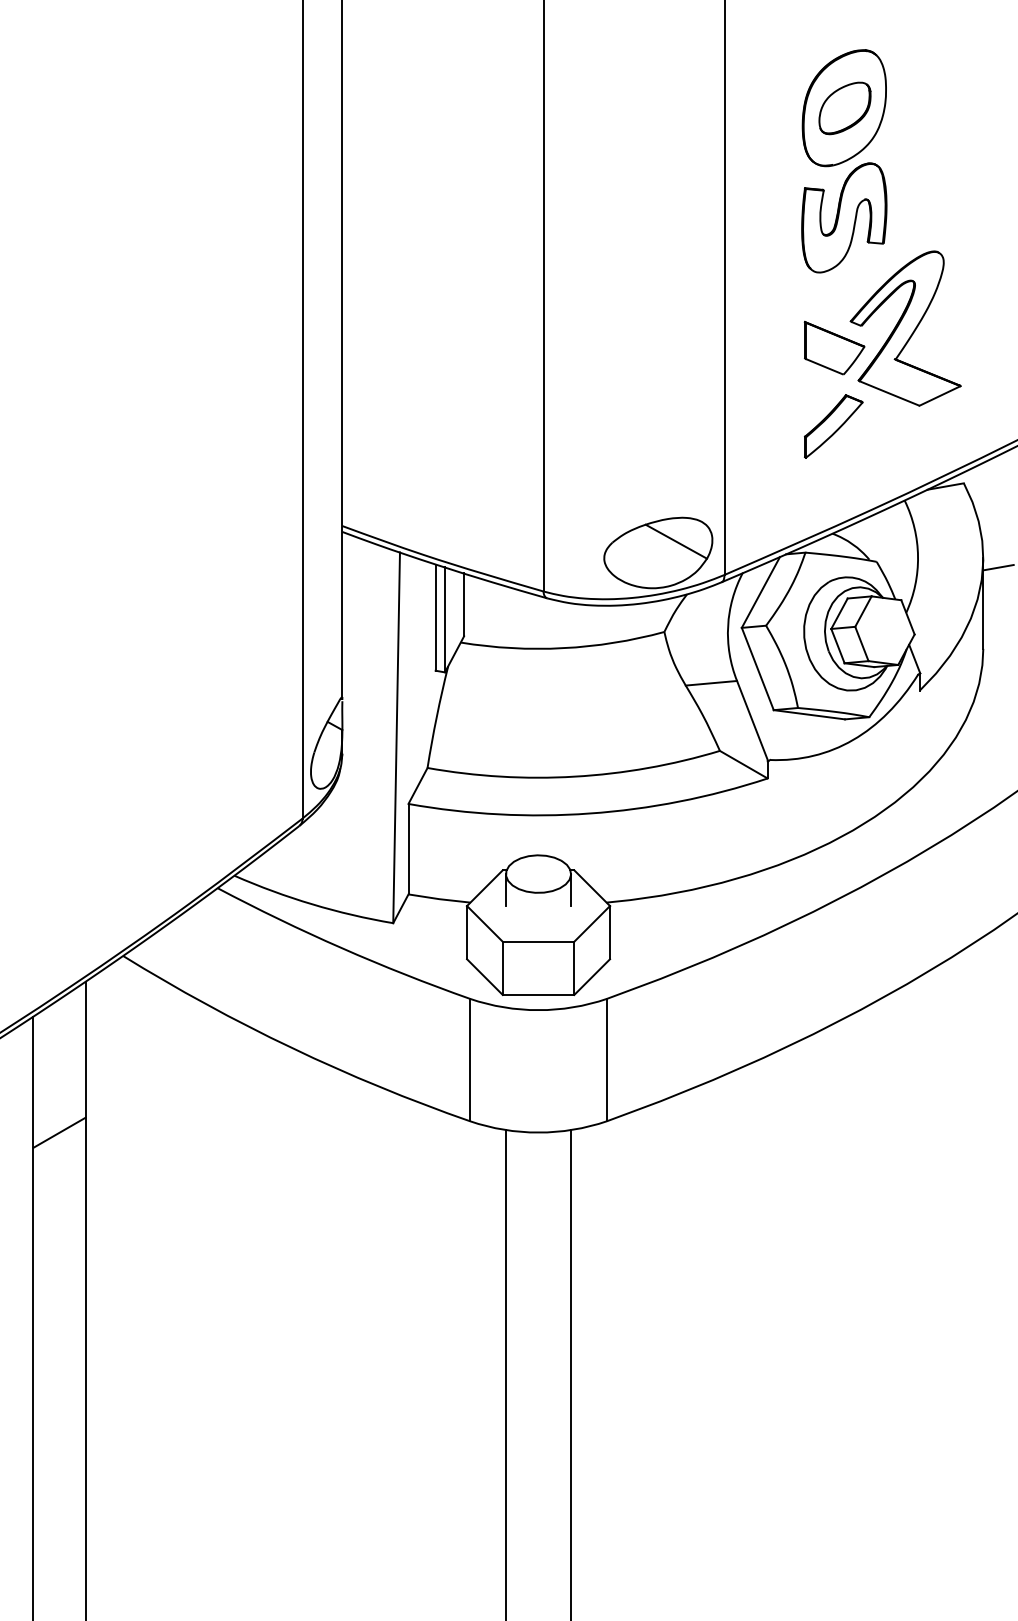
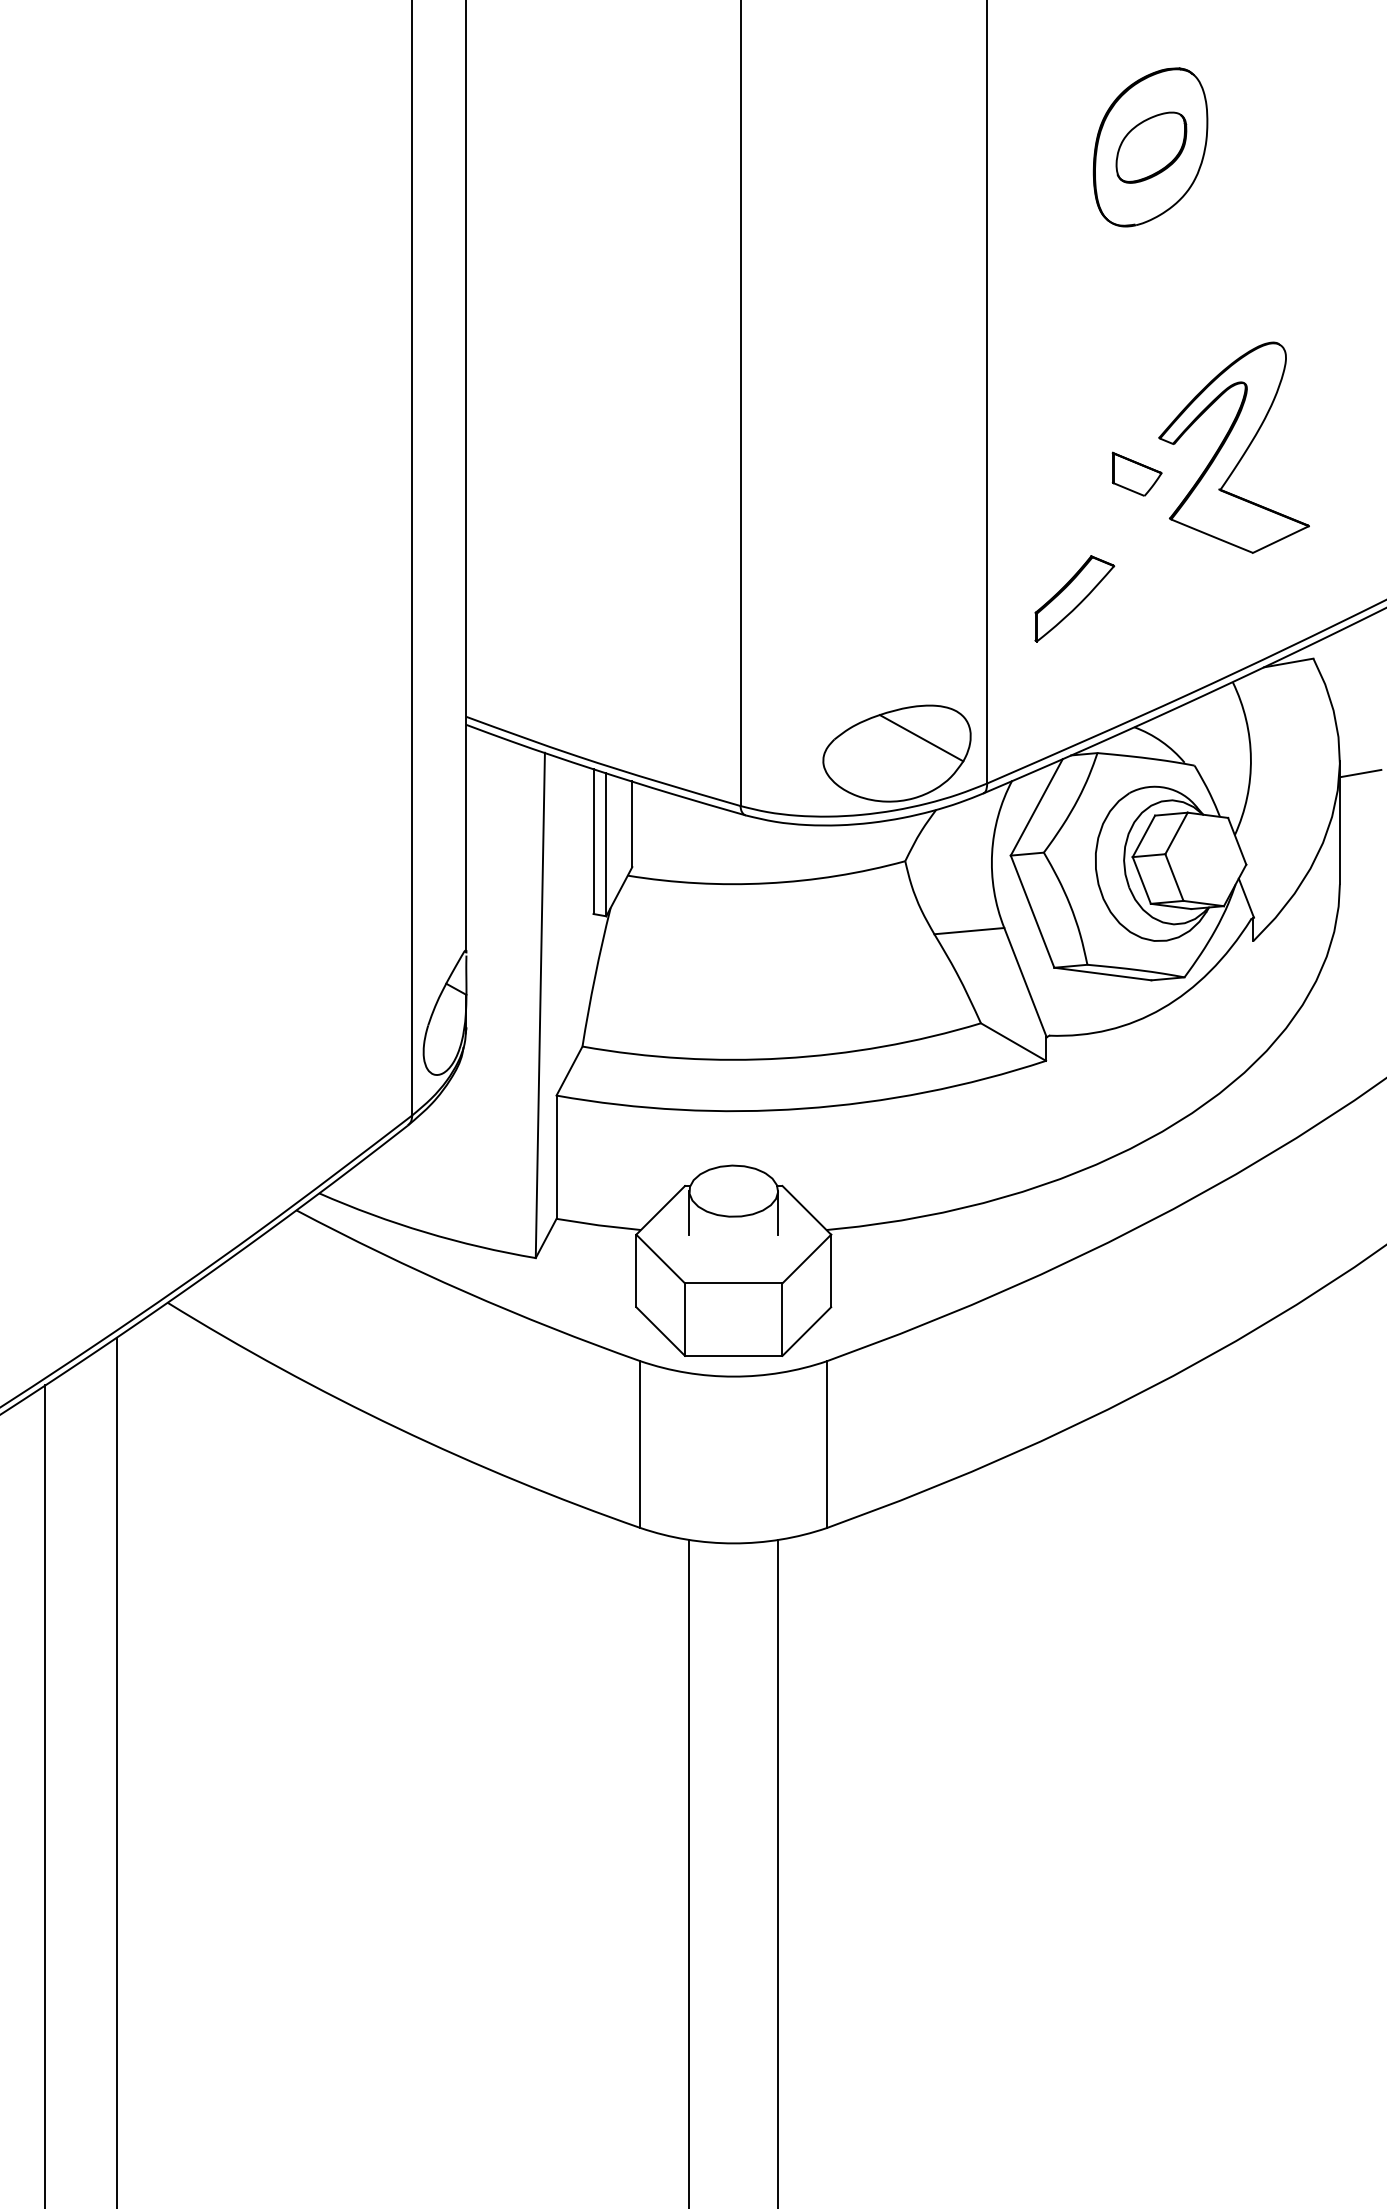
part: (844, 217) -> (1150, 296), removed
part: (834, 347) -> (1137, 473), size x0.6
part: (833, 426) -> (1074, 598), moved
line: (59, 1132) -> (80, 1543), removed

